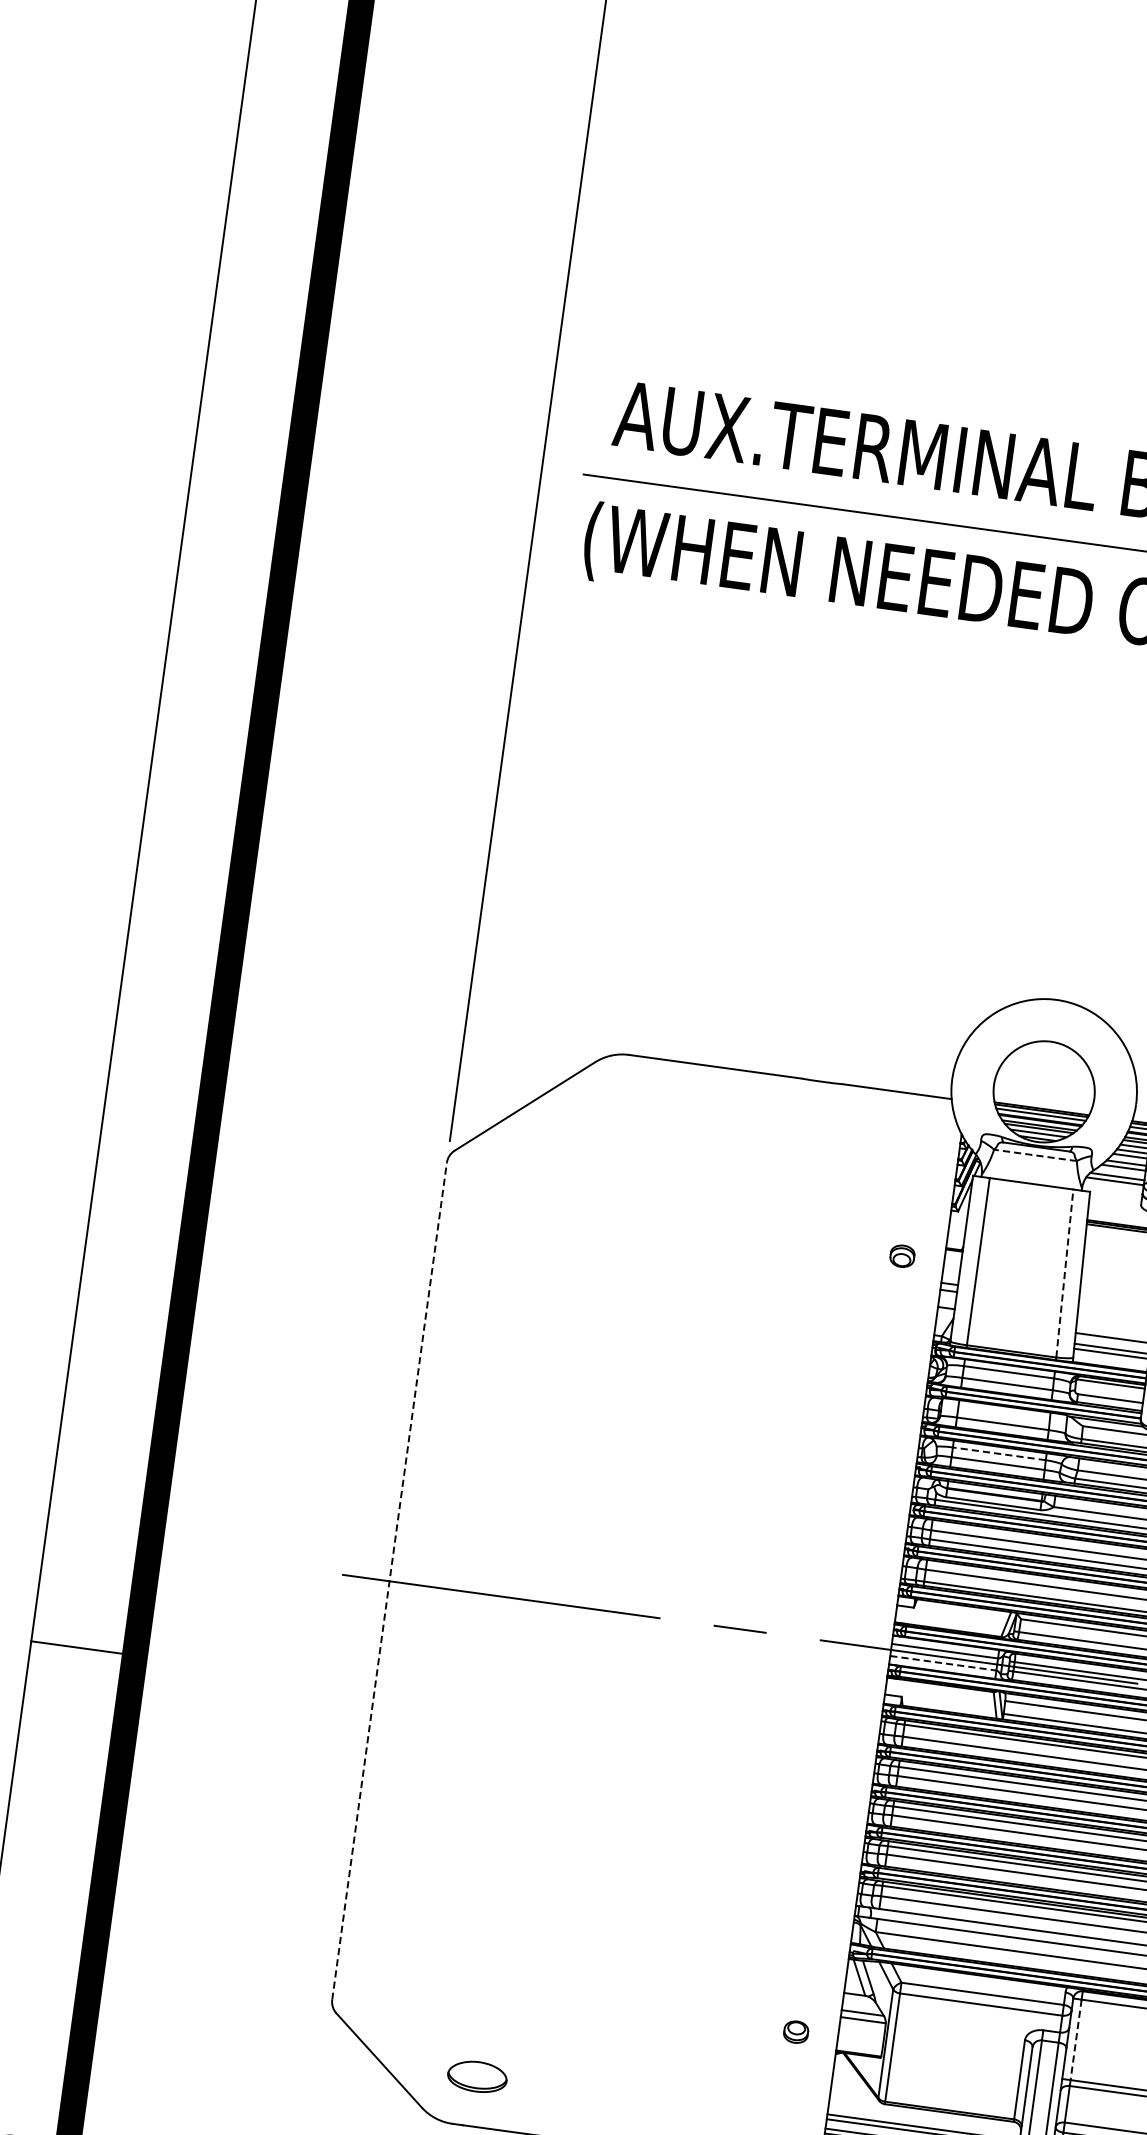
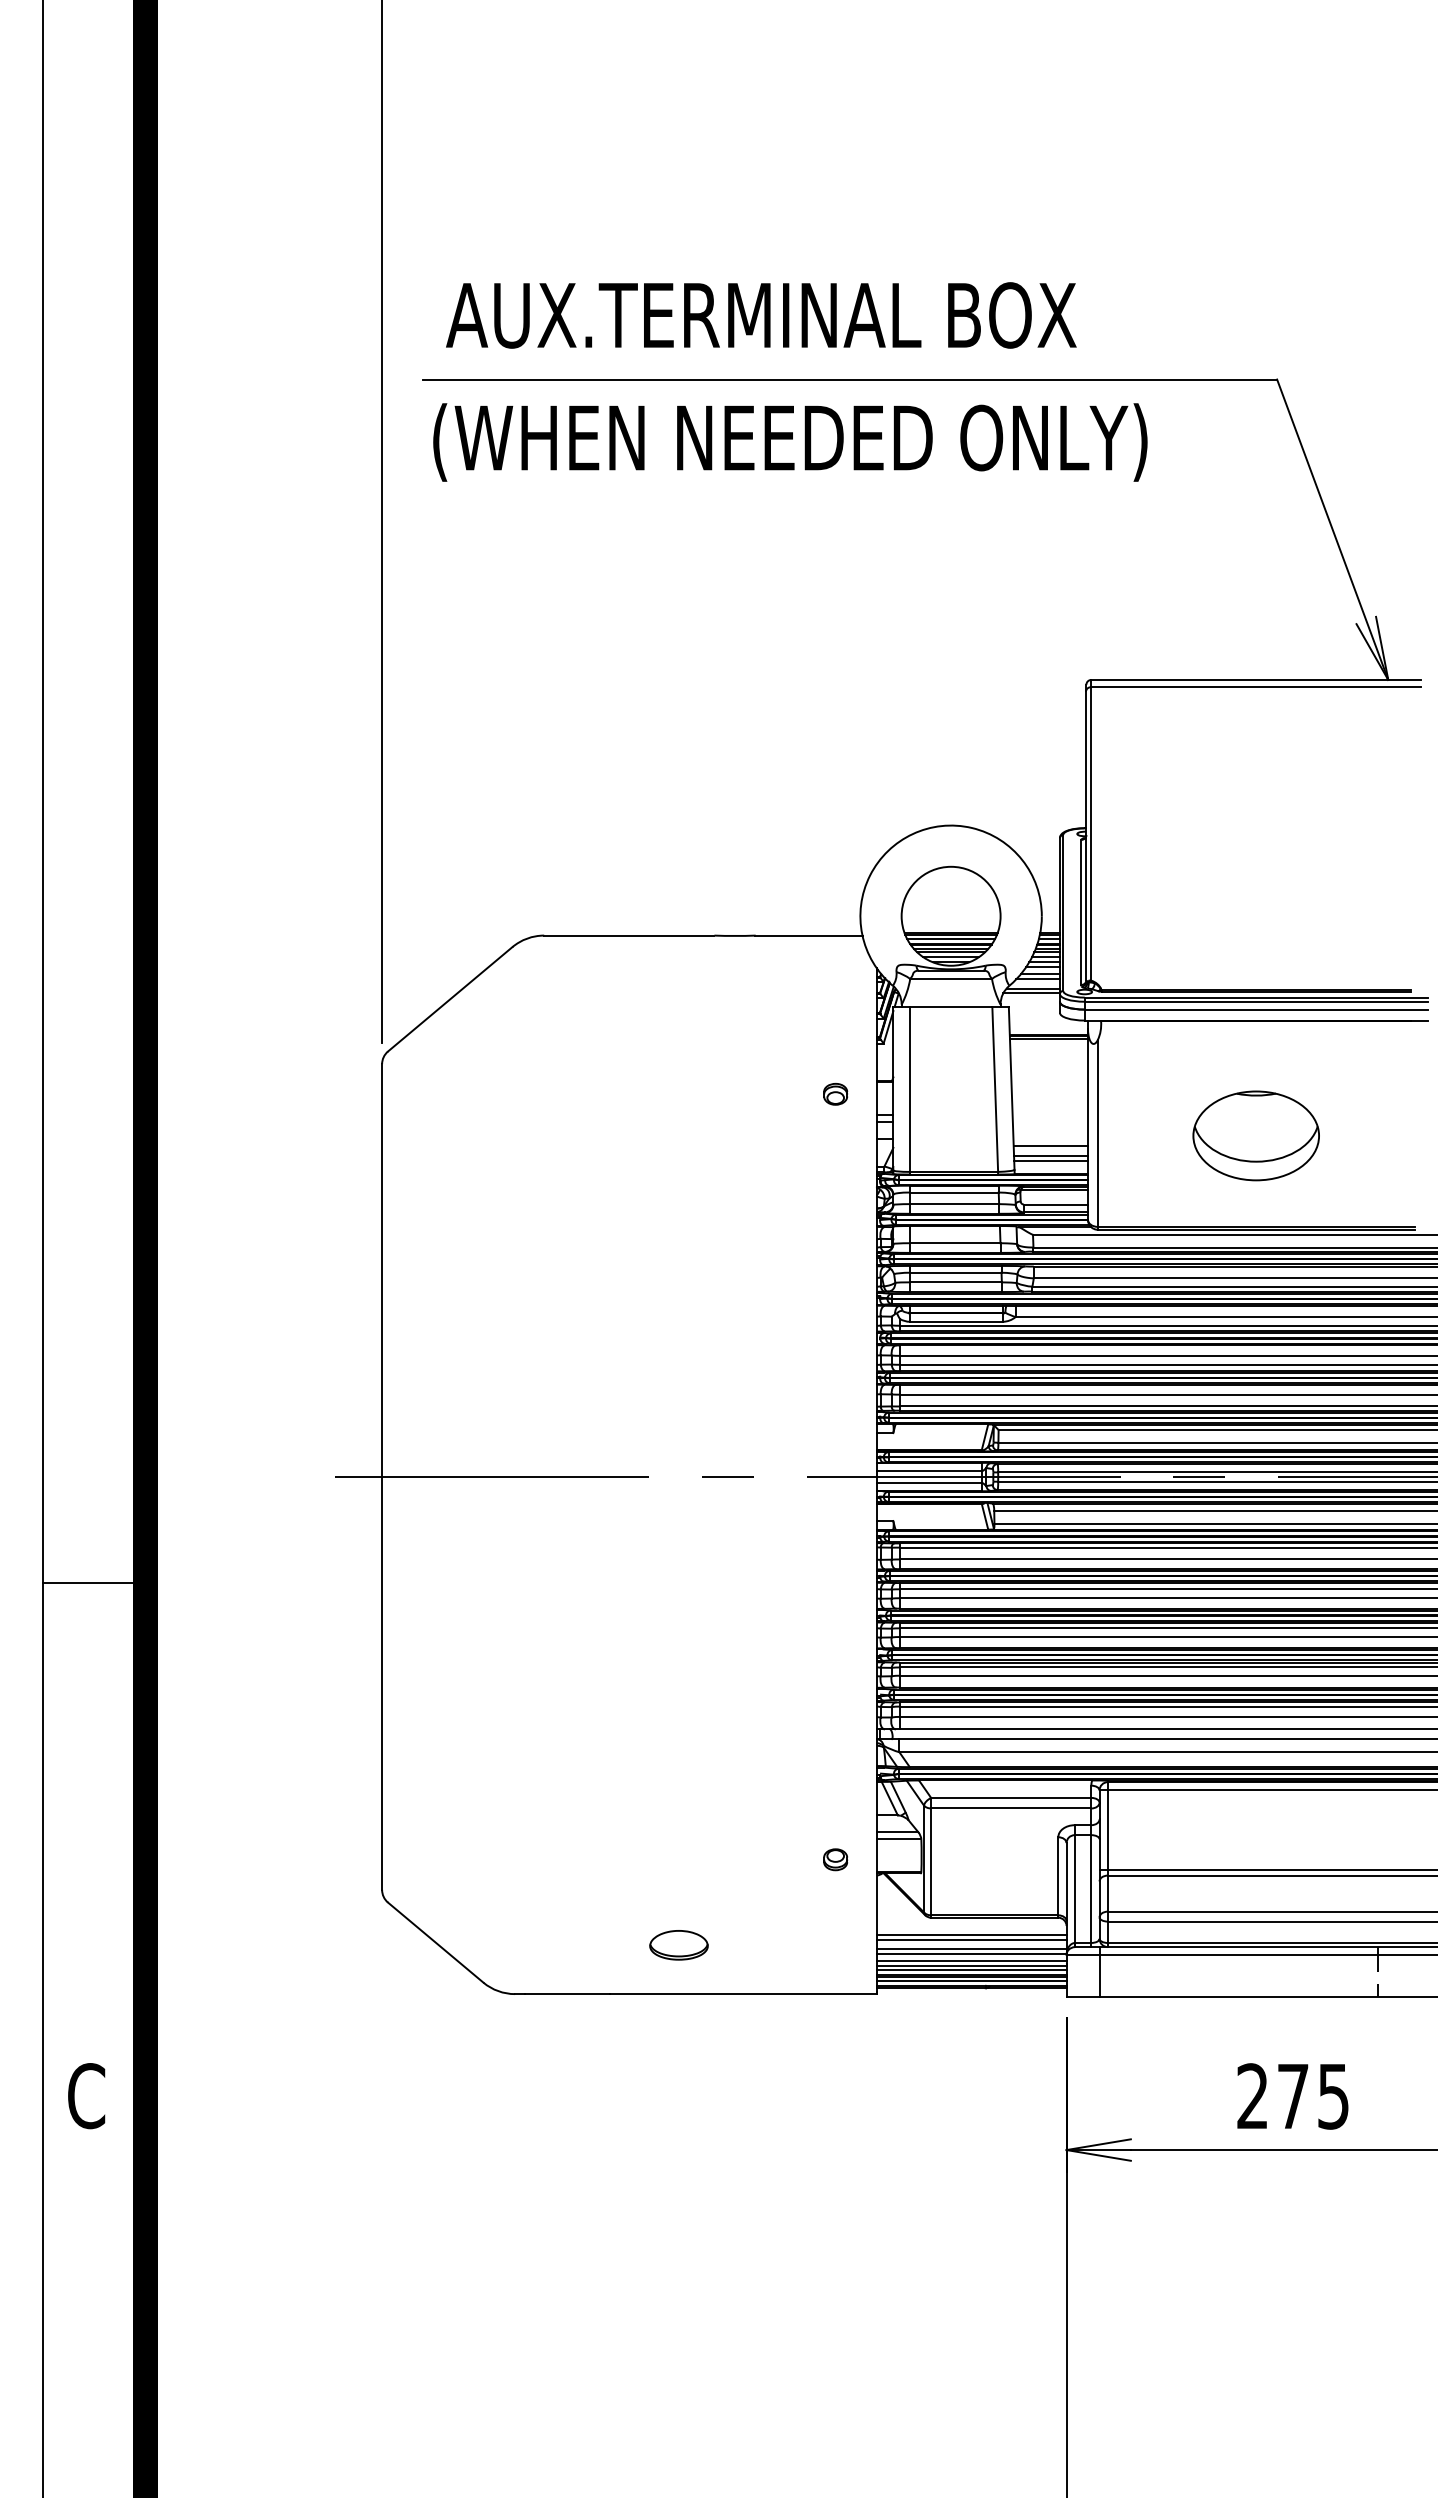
line: (1035, 1154) -> (951, 978), dashed -> solid
line: (1065, 1273) -> (995, 1089), dashed -> solid
line: (999, 1453) -> (955, 1272), dashed -> solid
line: (389, 1581) -> (382, 1477), dashed -> solid
line: (943, 1663) -> (929, 1483), dashed -> solid
line: (1075, 2040) -> (1107, 1830), dashed -> solid
part: (476, 2076) -> (678, 1945), moved

